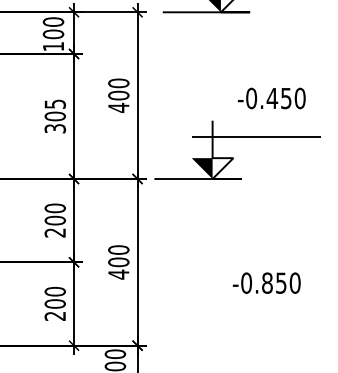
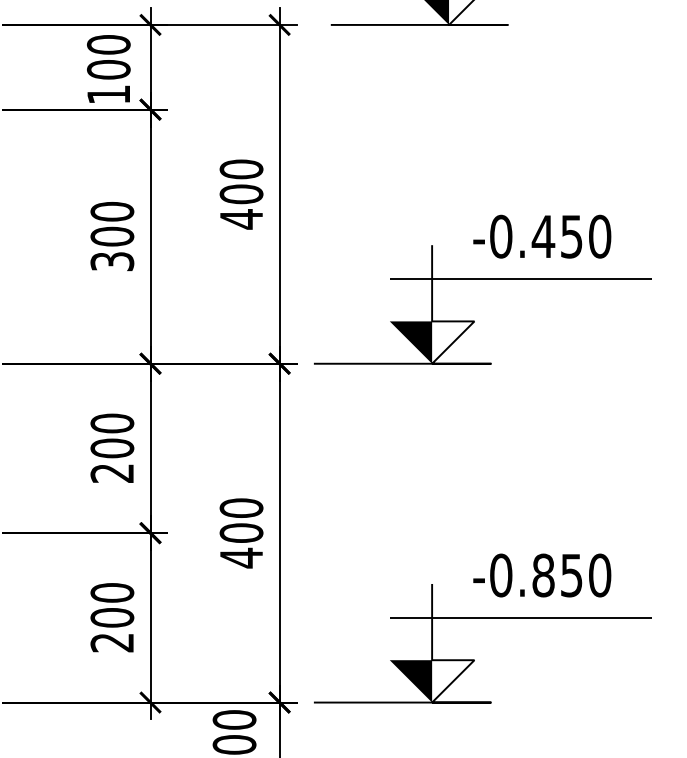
text: (271, 98) -> (541, 236), moved
text: (54, 103) -> (110, 210), 305 -> 300
part: (233, 324) -> (474, 659), added

